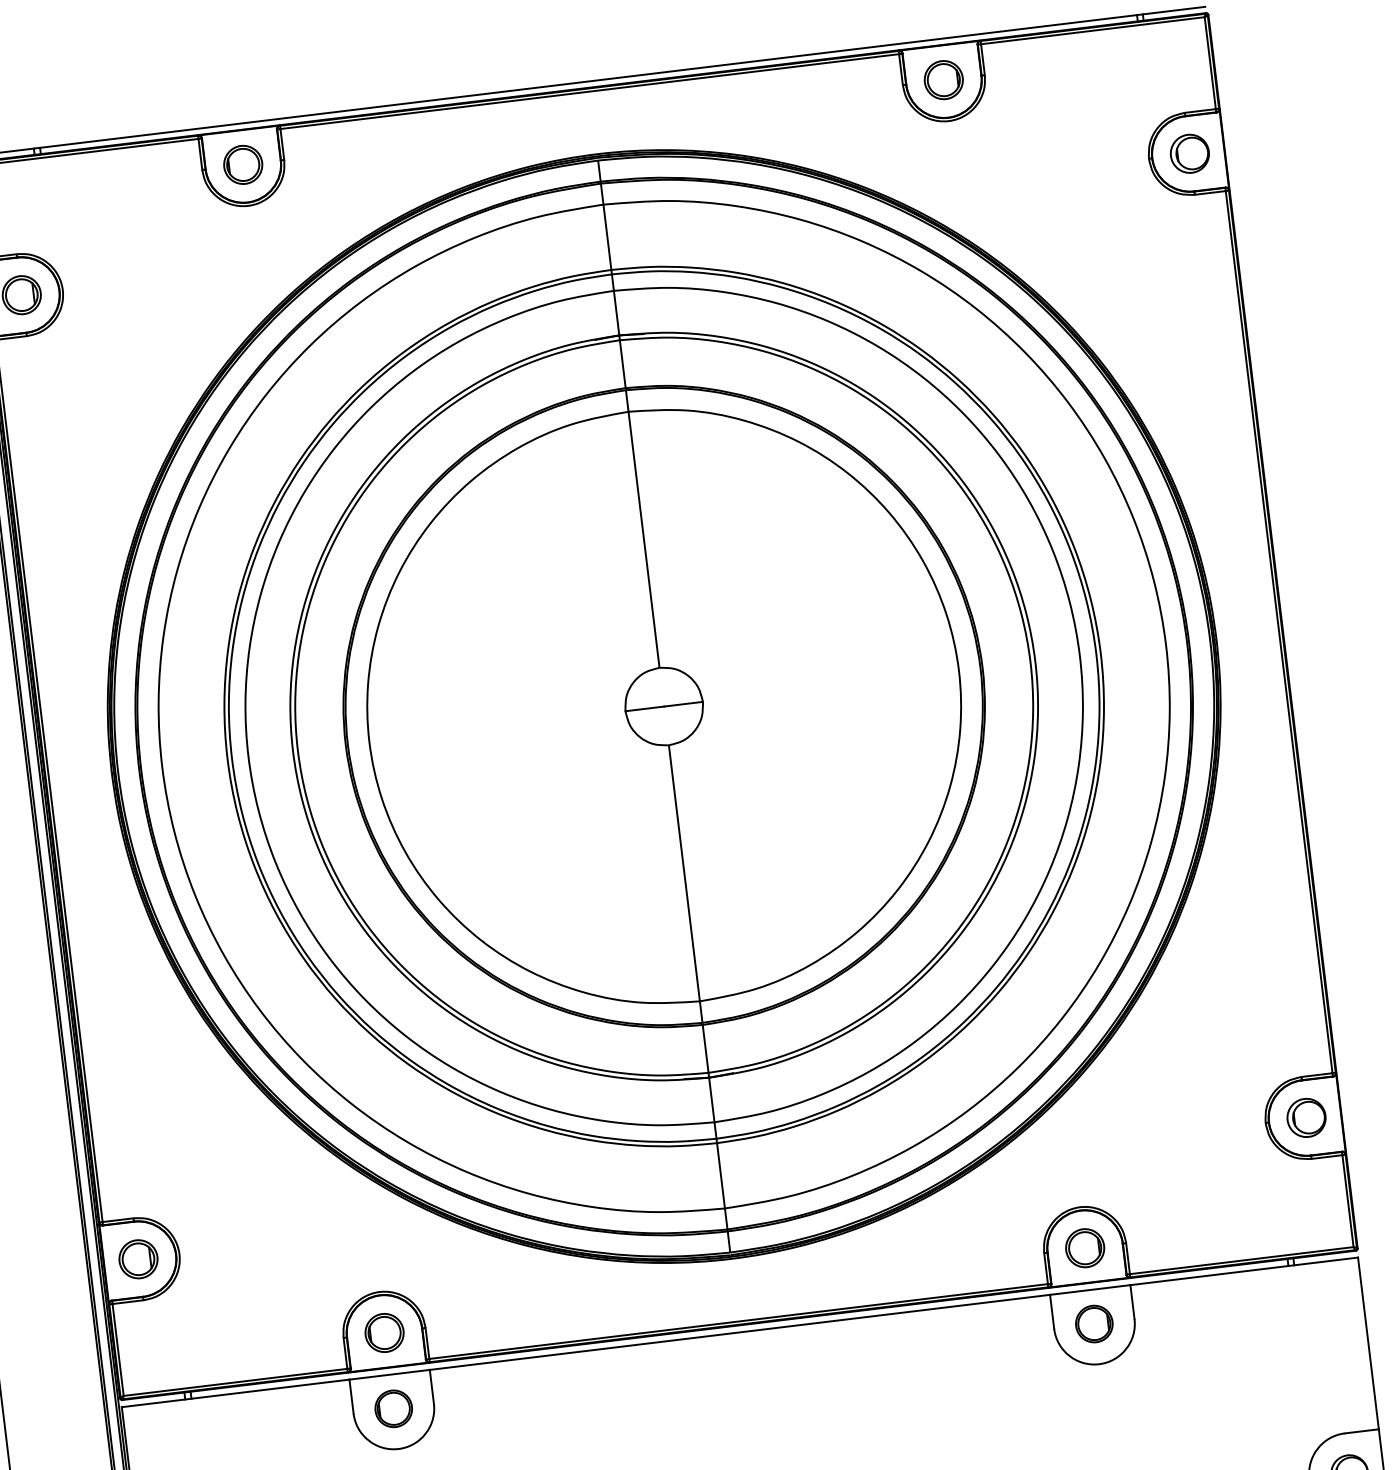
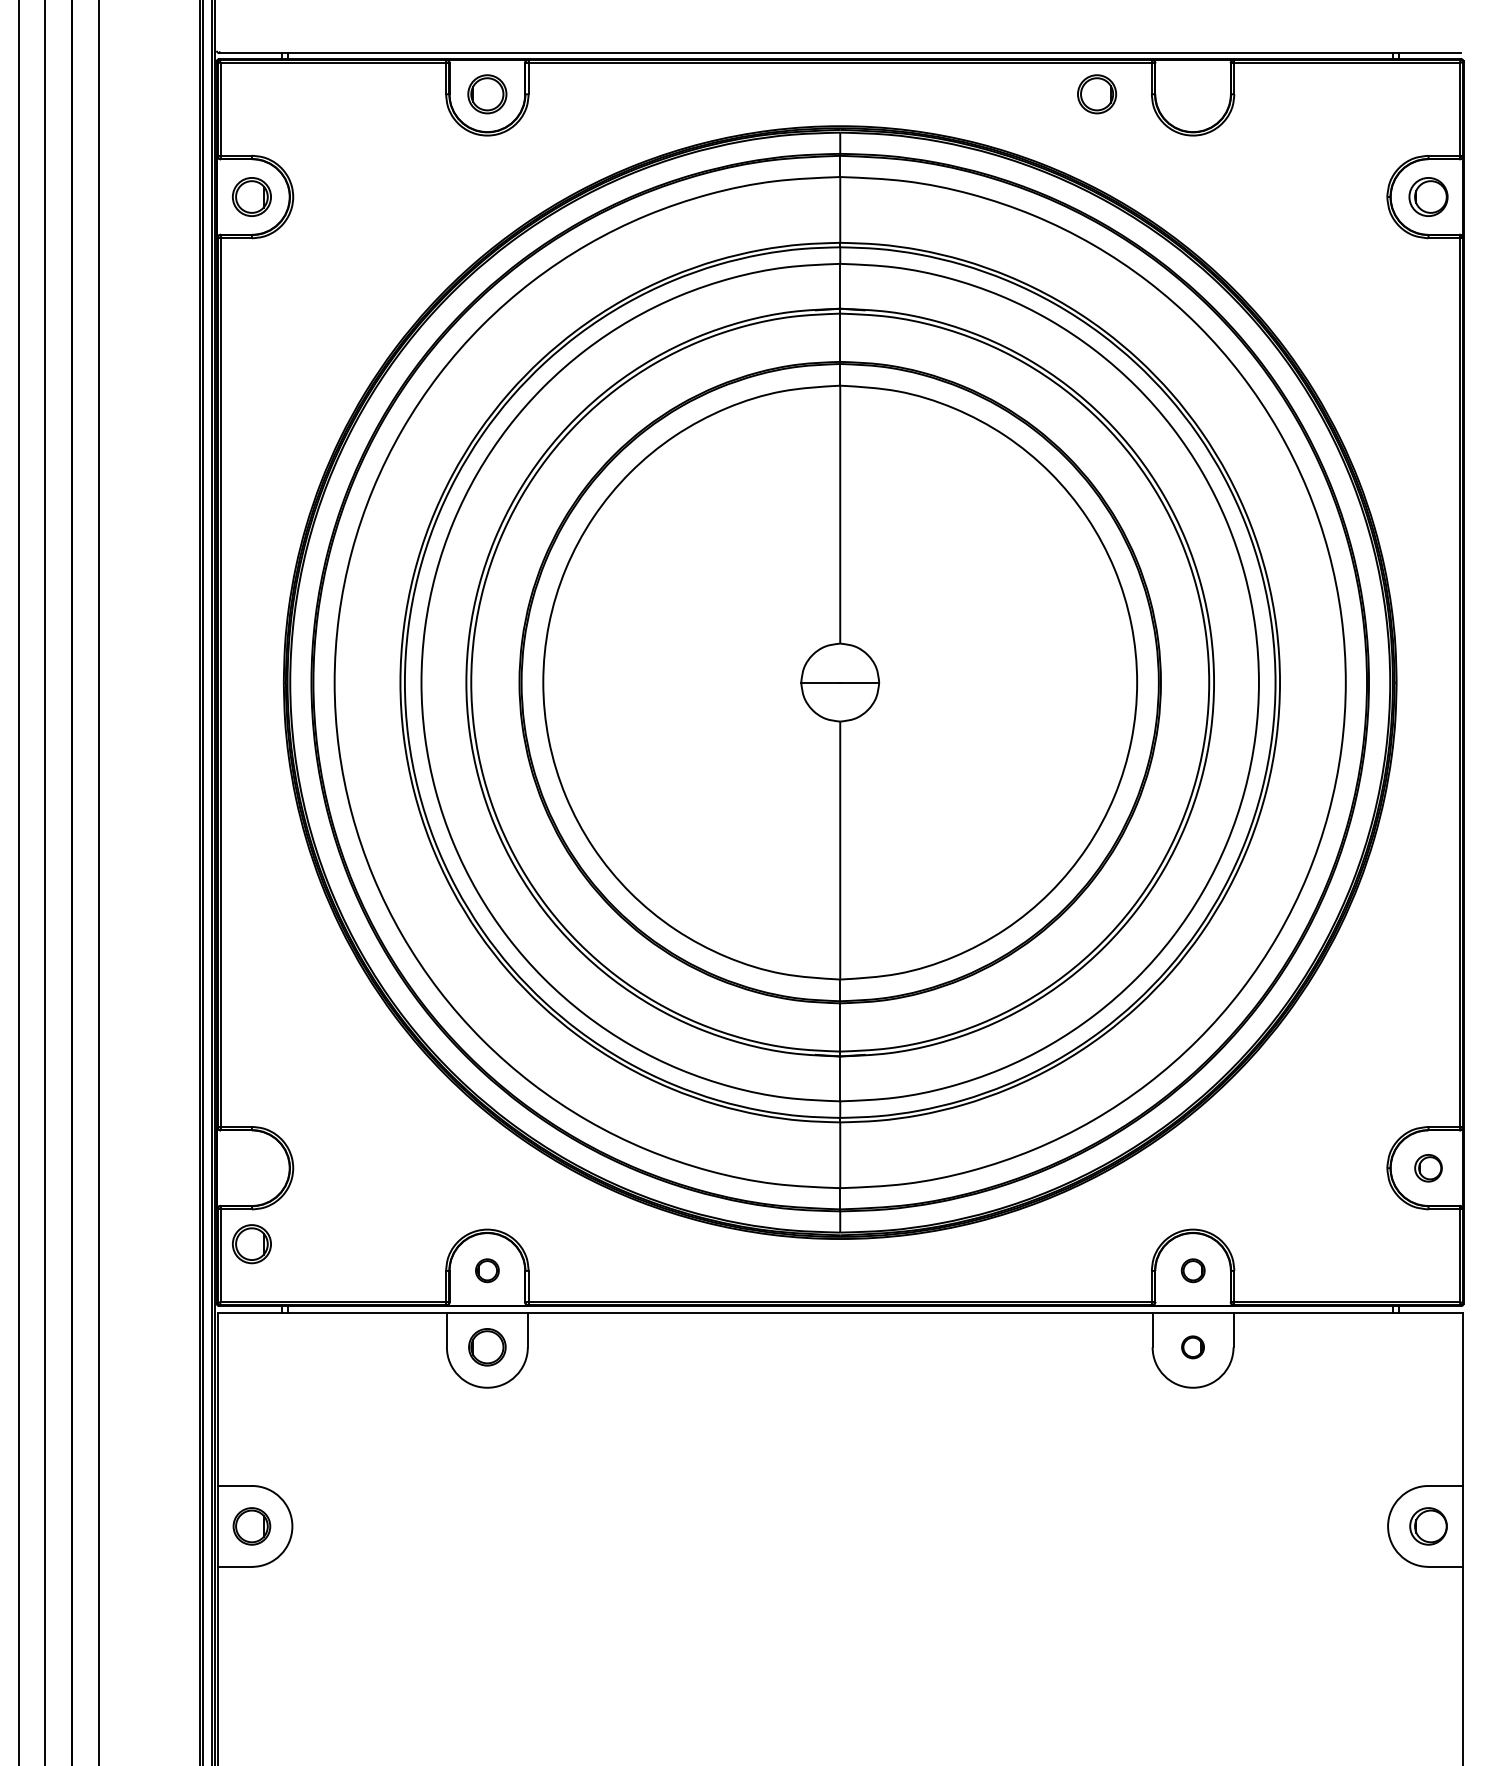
part: (944, 80) -> (1097, 94), moved
part: (1306, 1118) -> (1428, 1168), size x0.7
part: (1085, 1247) -> (1193, 1270), size x0.6
part: (138, 1259) -> (251, 1244), moved
part: (1093, 1324) -> (1192, 1347), size x0.6
part: (384, 1332) -> (487, 1270), size x0.6

